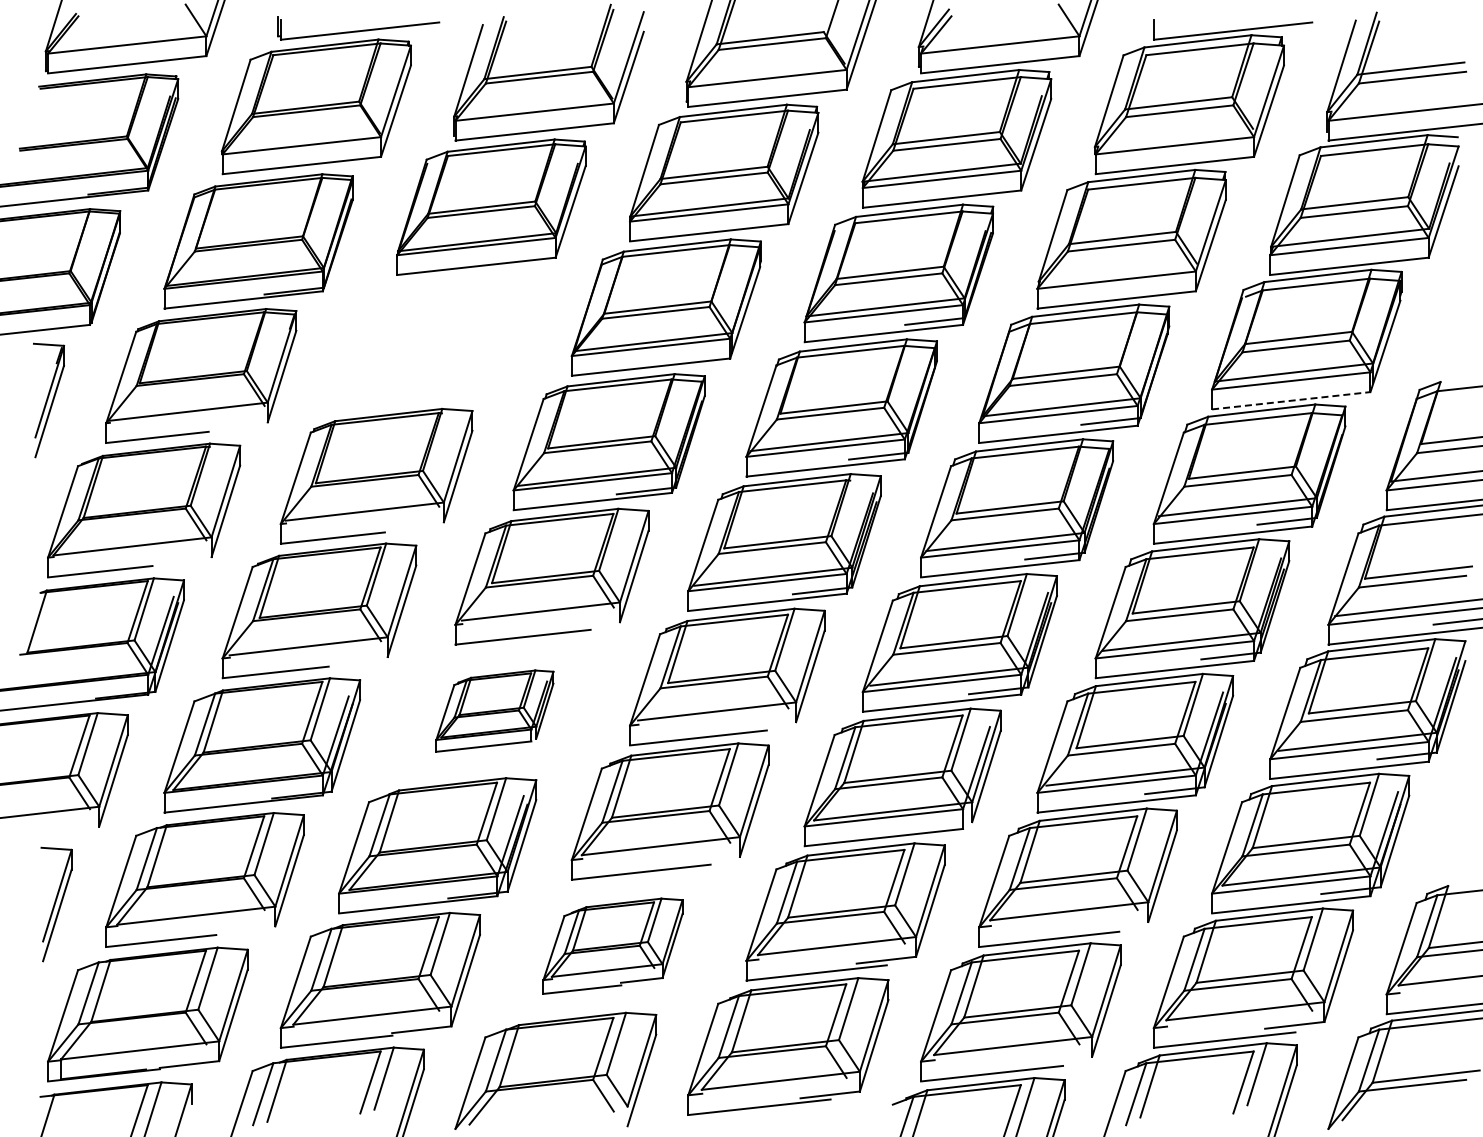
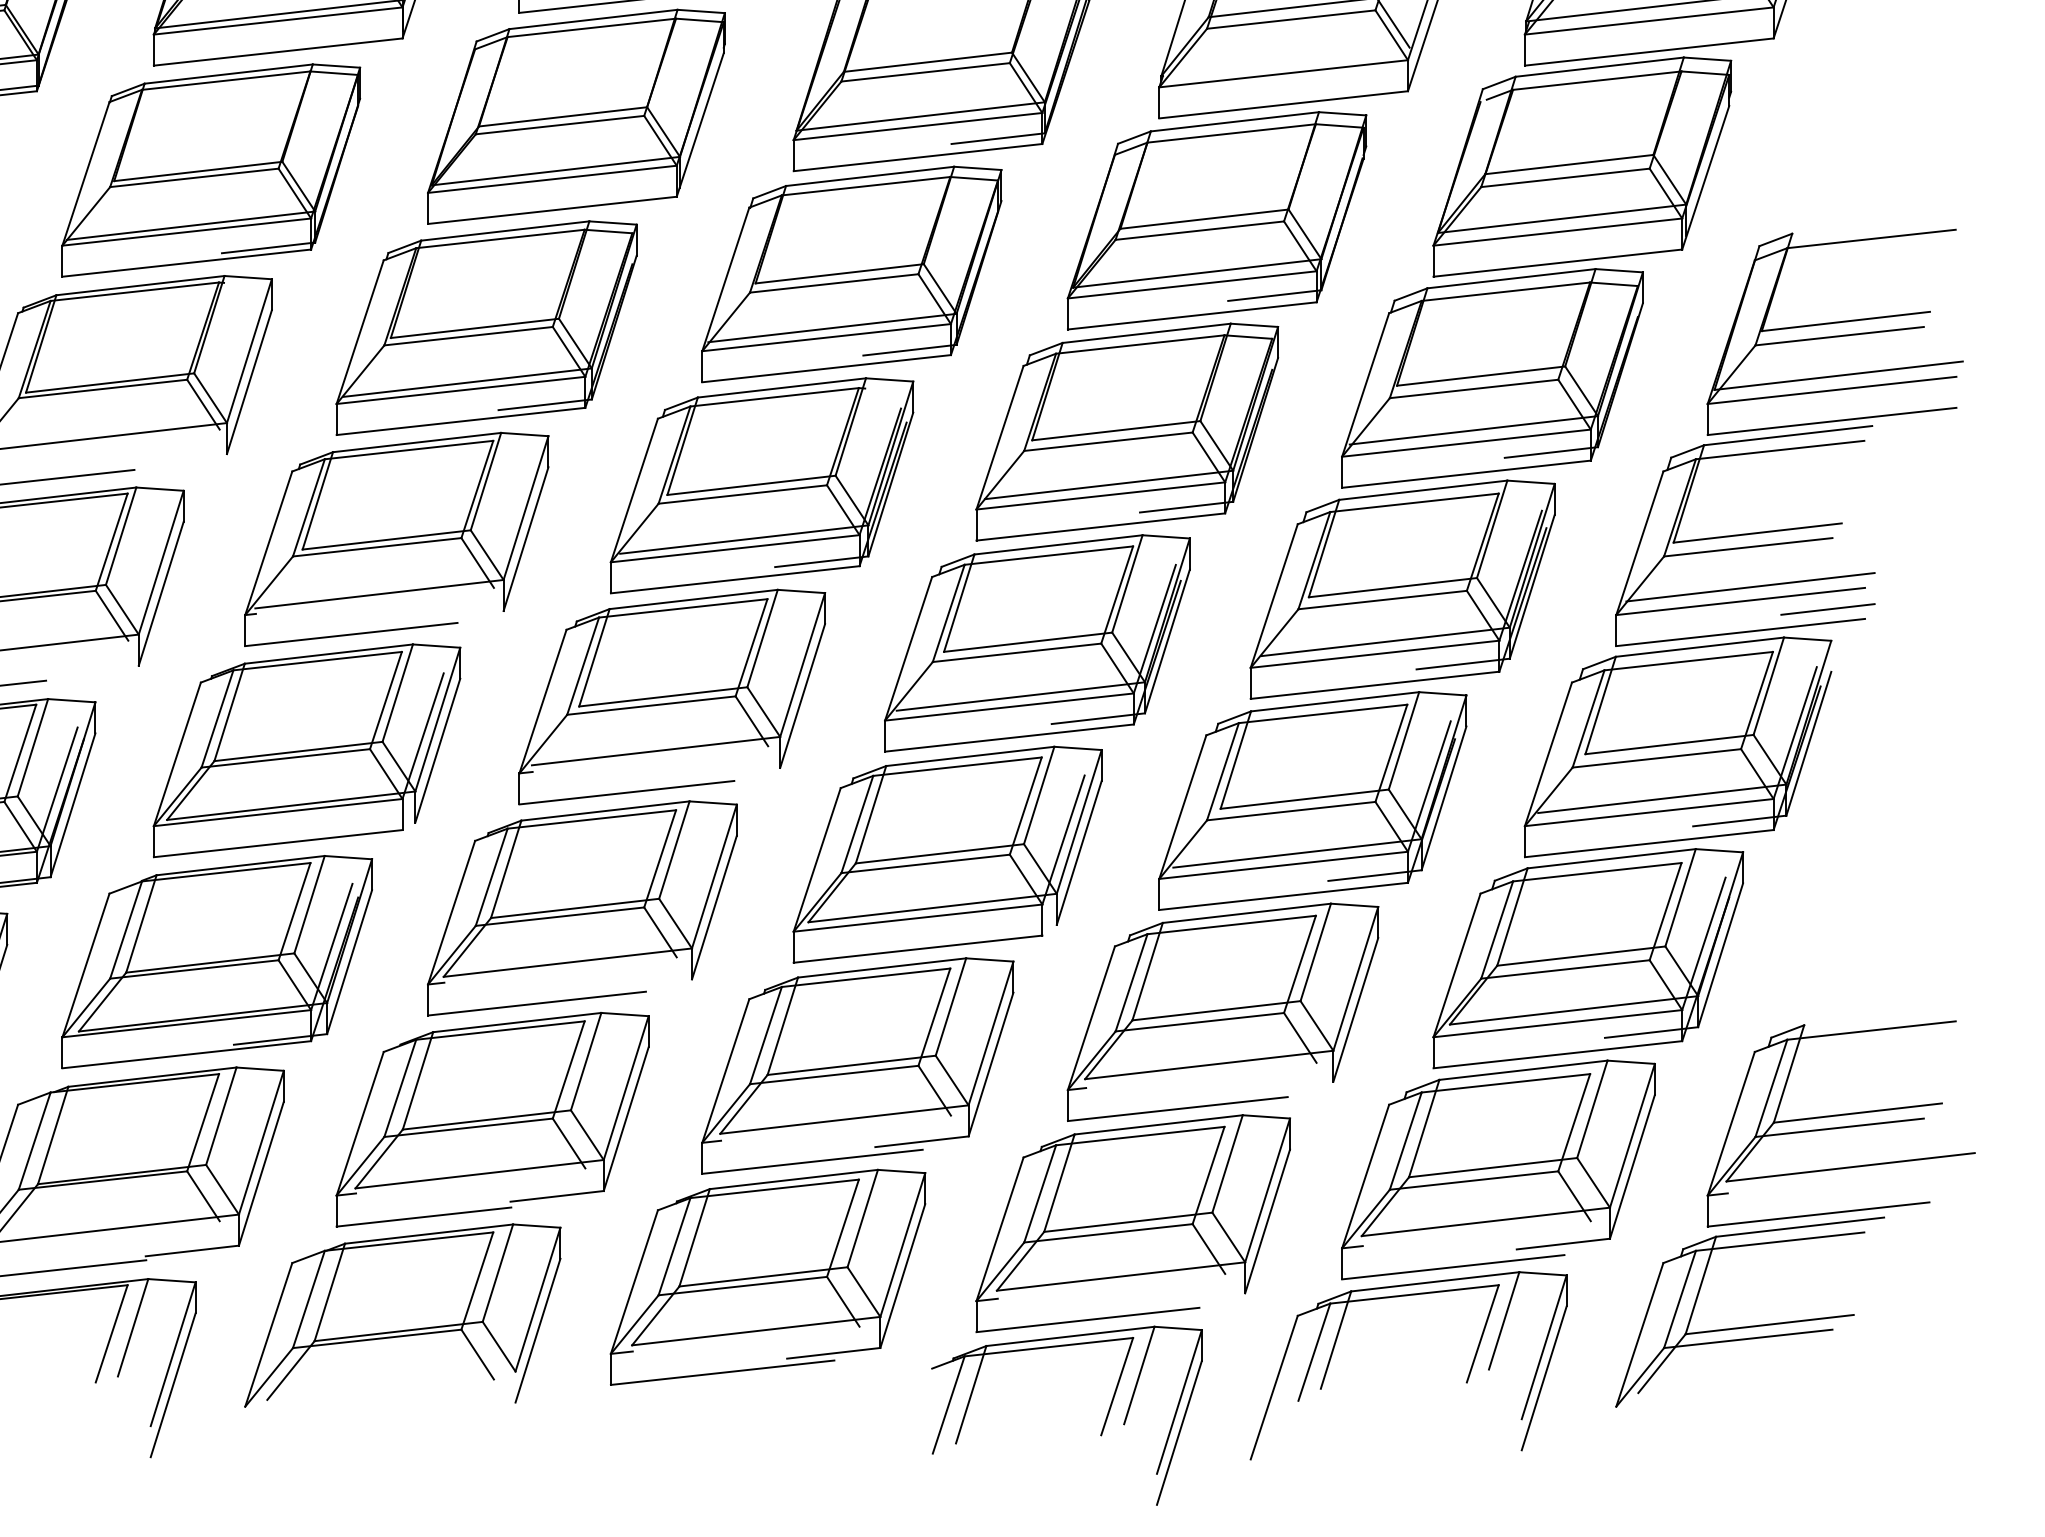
part: (433, 341) -> (210, 170), added
line: (1291, 400) -> (1558, 262), dashed -> solid
part: (494, 710) -> (306, 749), size x1.67
part: (612, 946) -> (491, 1120), size x1.43

